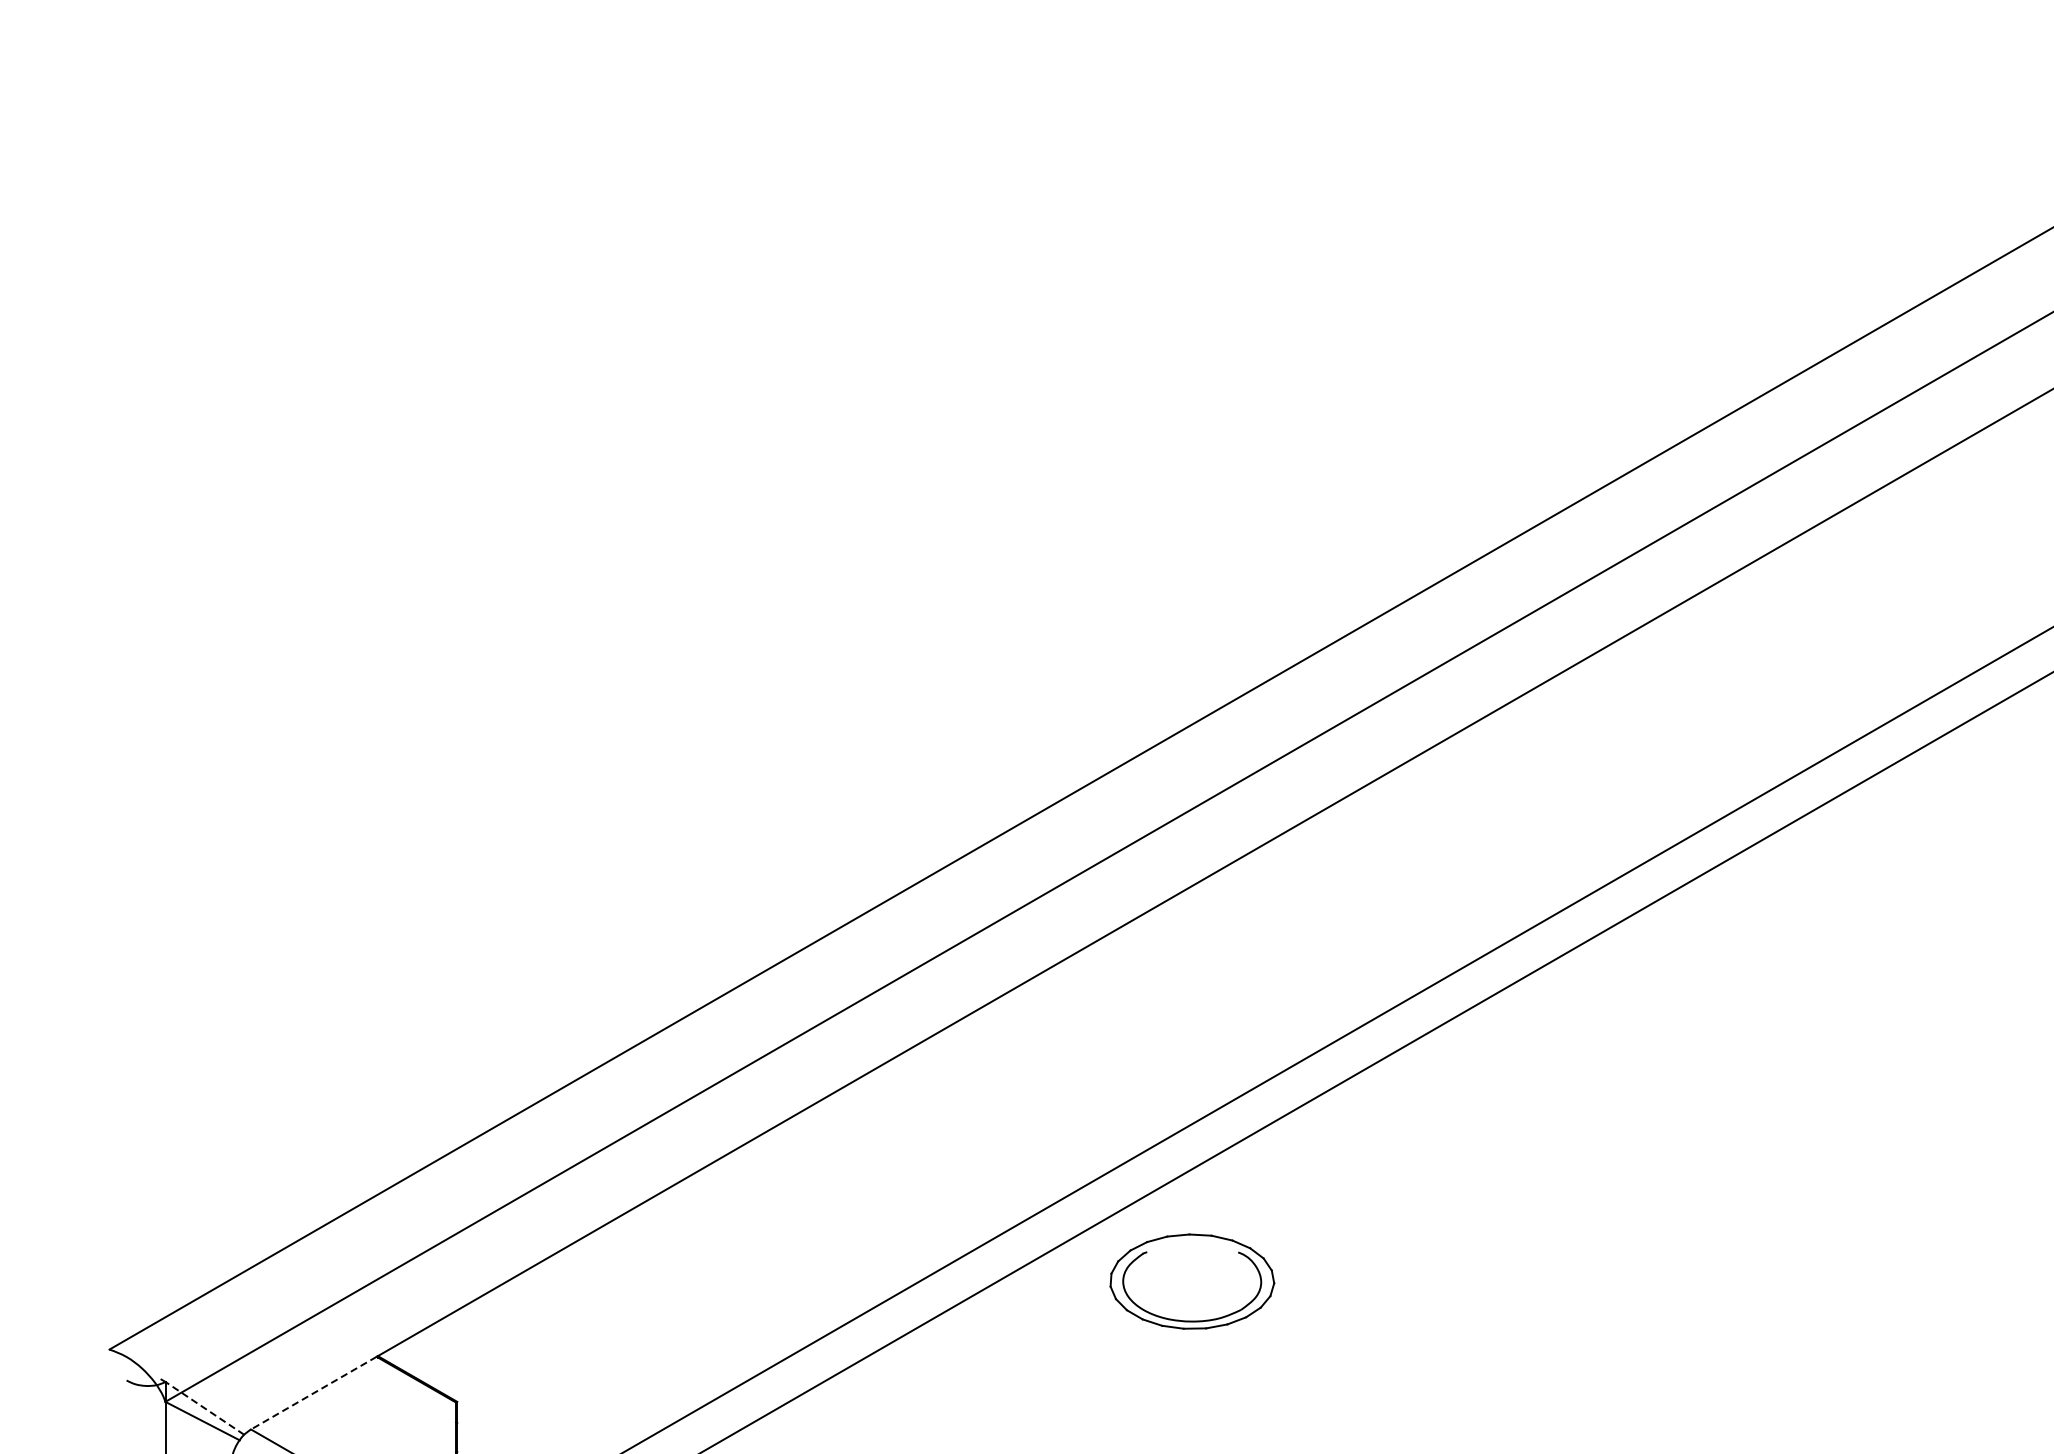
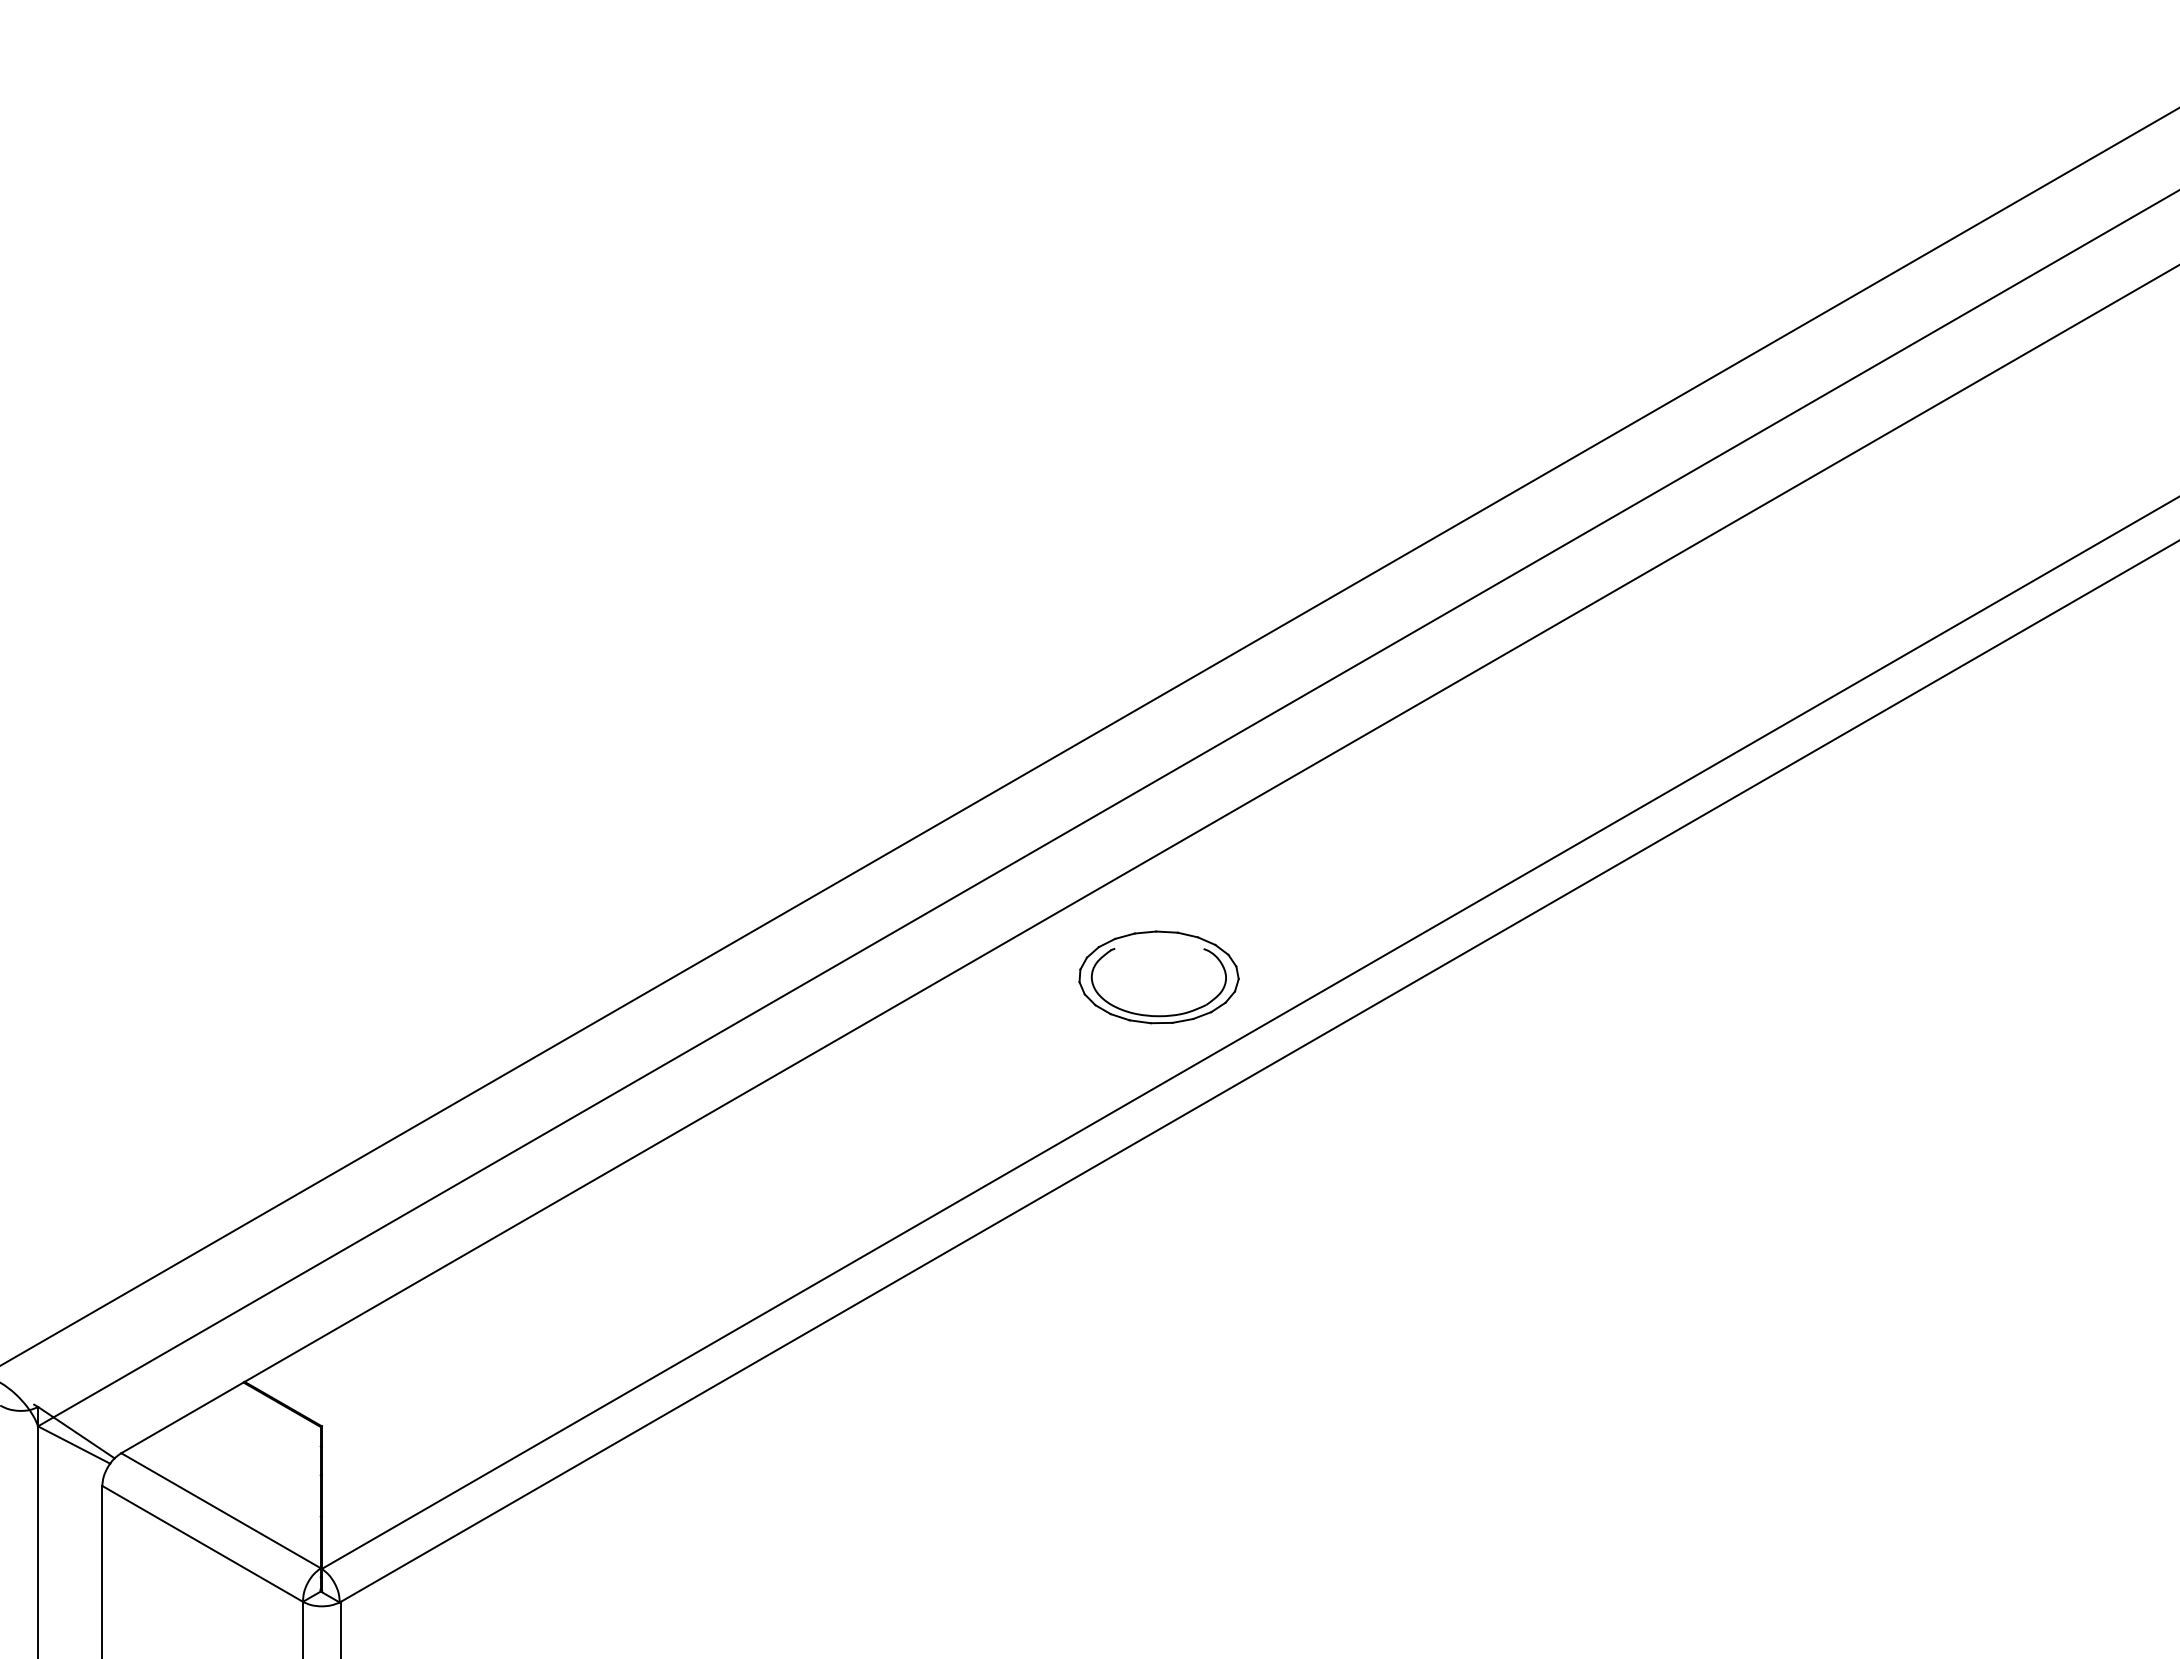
part: (1191, 1281) -> (1158, 977), moved
line: (313, 1392) -> (182, 1417), dashed -> solid
line: (204, 1408) -> (76, 1432), dashed -> solid

